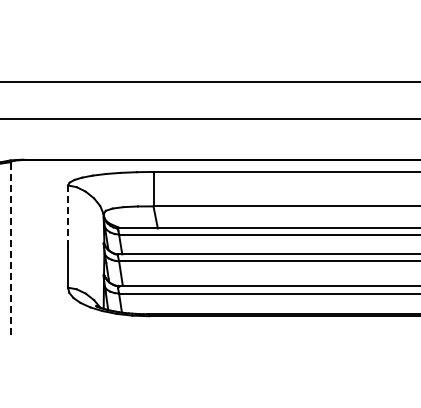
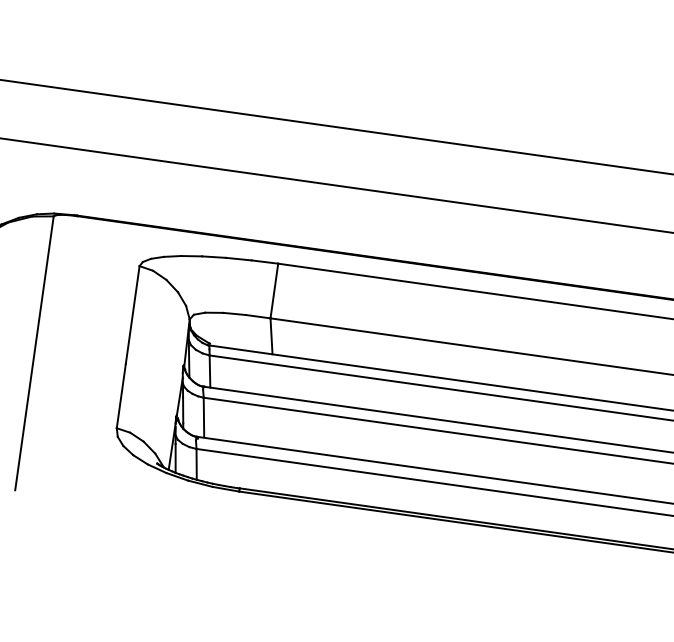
line: (68, 216) -> (133, 315), dashed -> solid
line: (10, 248) -> (34, 353), dashed -> solid

